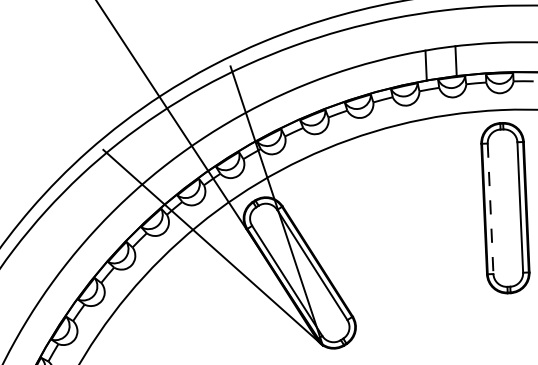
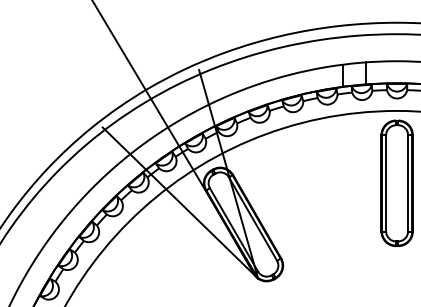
line: (491, 208) -> (386, 183), dashed -> solid

